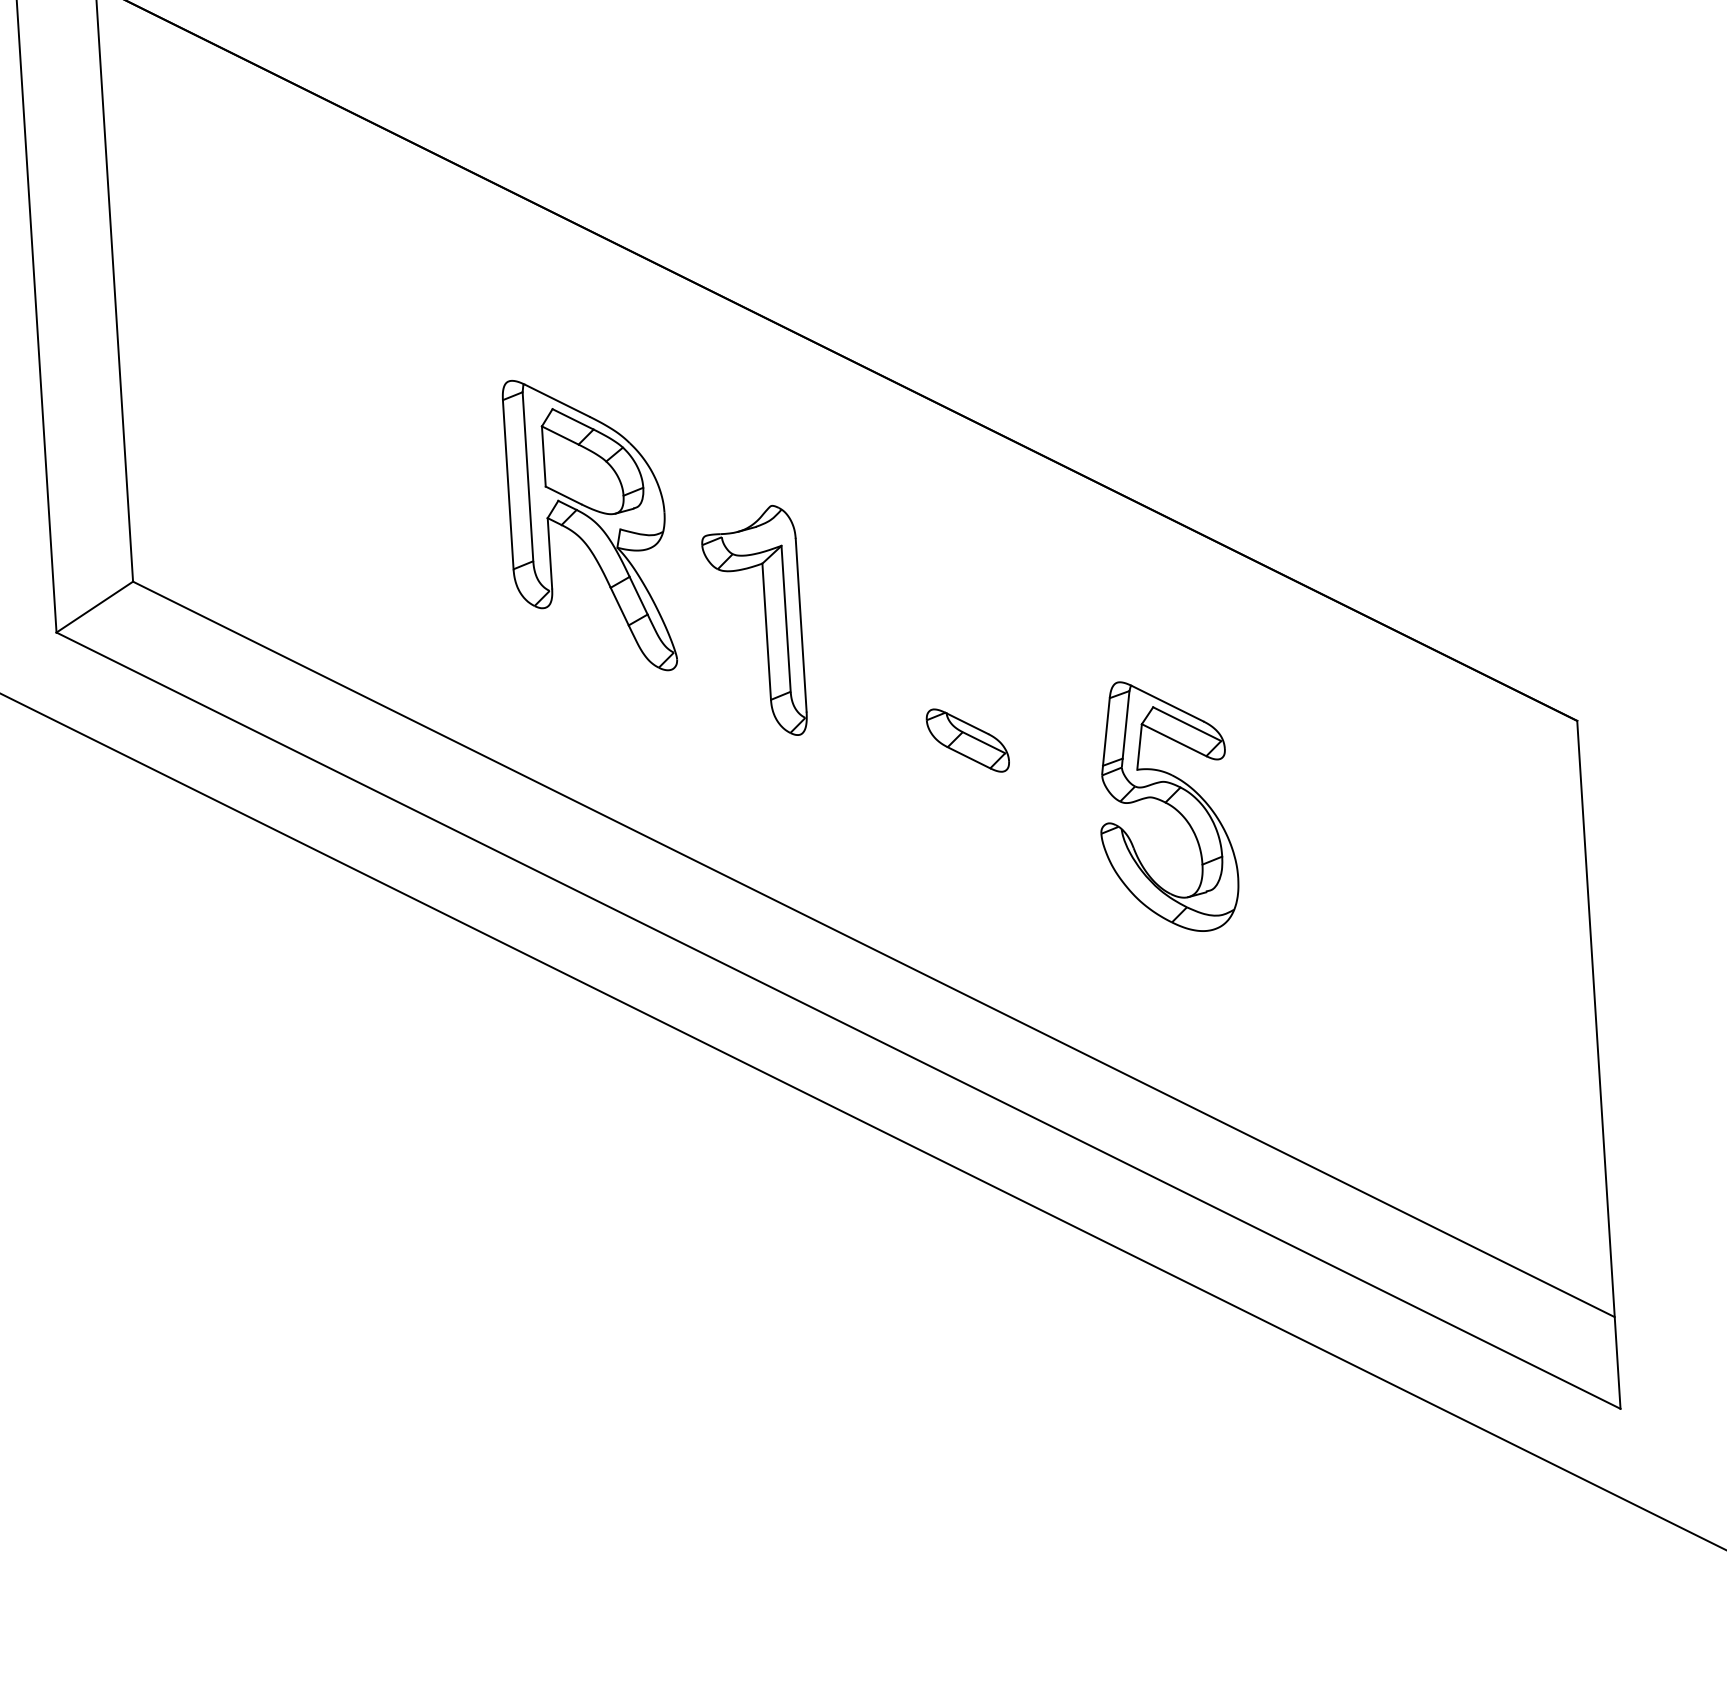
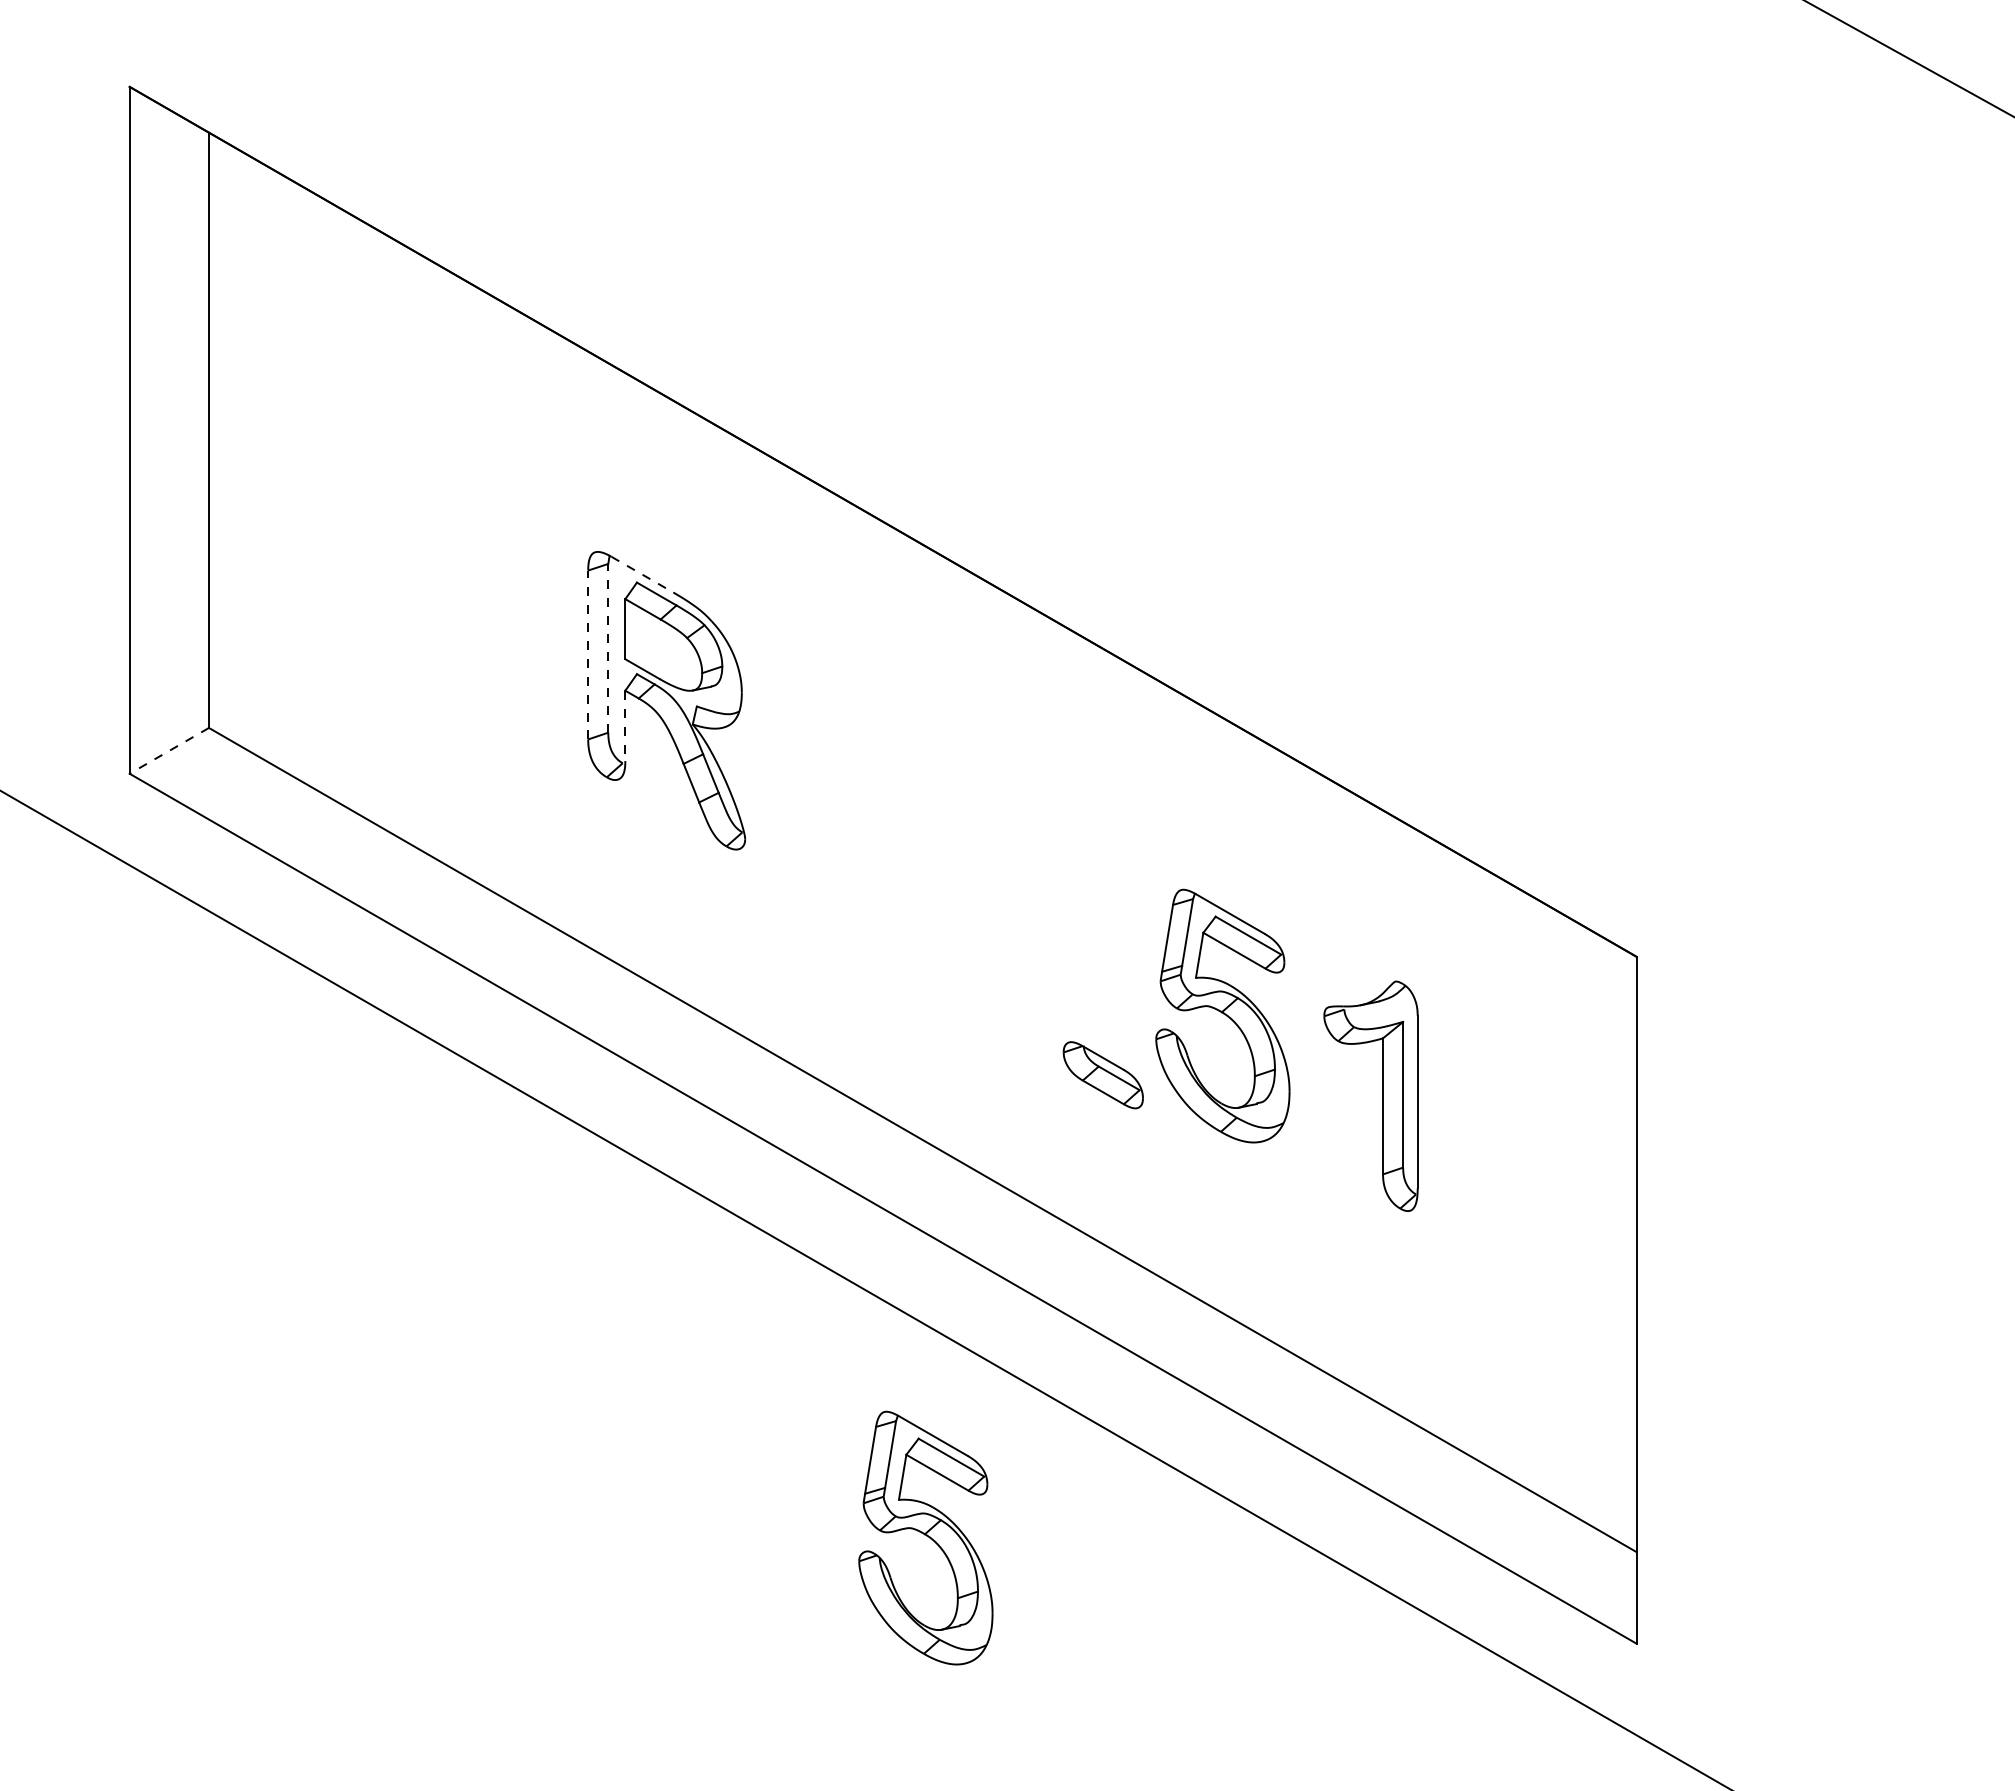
line: (557, 400) -> (642, 574), solid -> dashed
line: (528, 475) -> (608, 647), solid -> dashed
line: (508, 484) -> (588, 654), solid -> dashed
line: (550, 553) -> (625, 726), solid -> dashed
line: (94, 606) -> (169, 750), solid -> dashed
part: (765, 620) -> (1382, 1095), moved
part: (967, 740) -> (1102, 1075), moved
part: (901, 1347) -> (925, 1537), added

